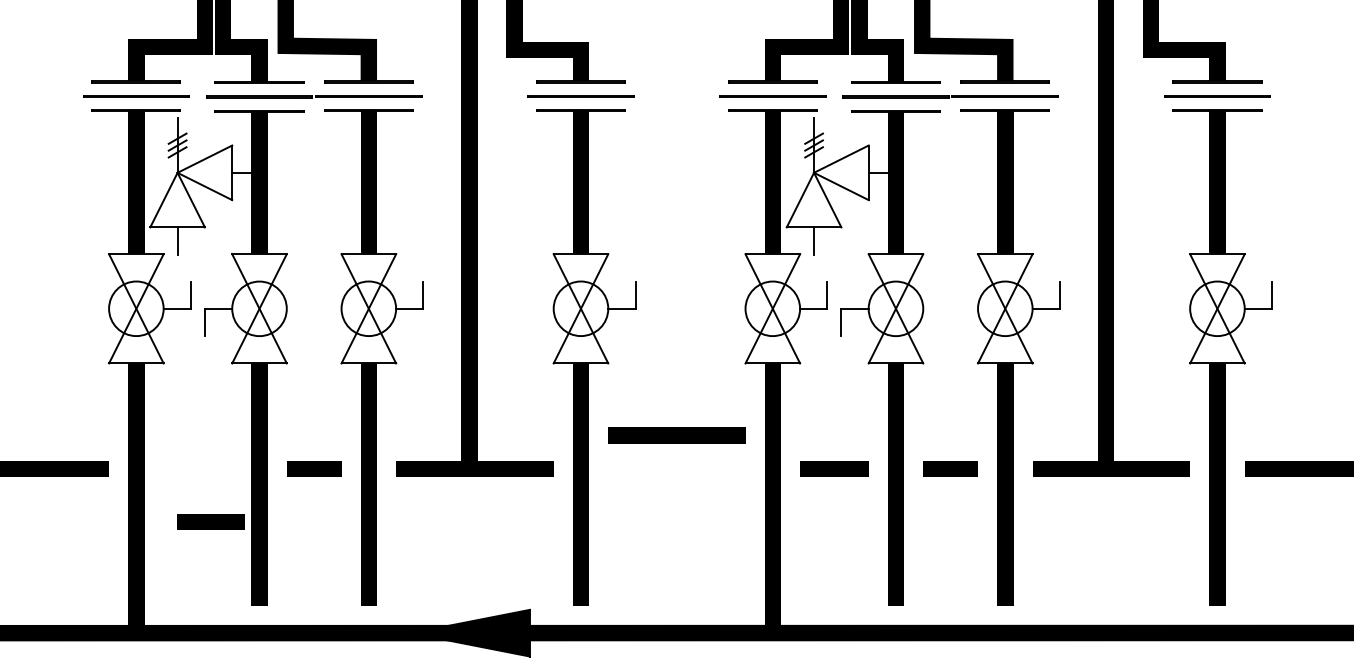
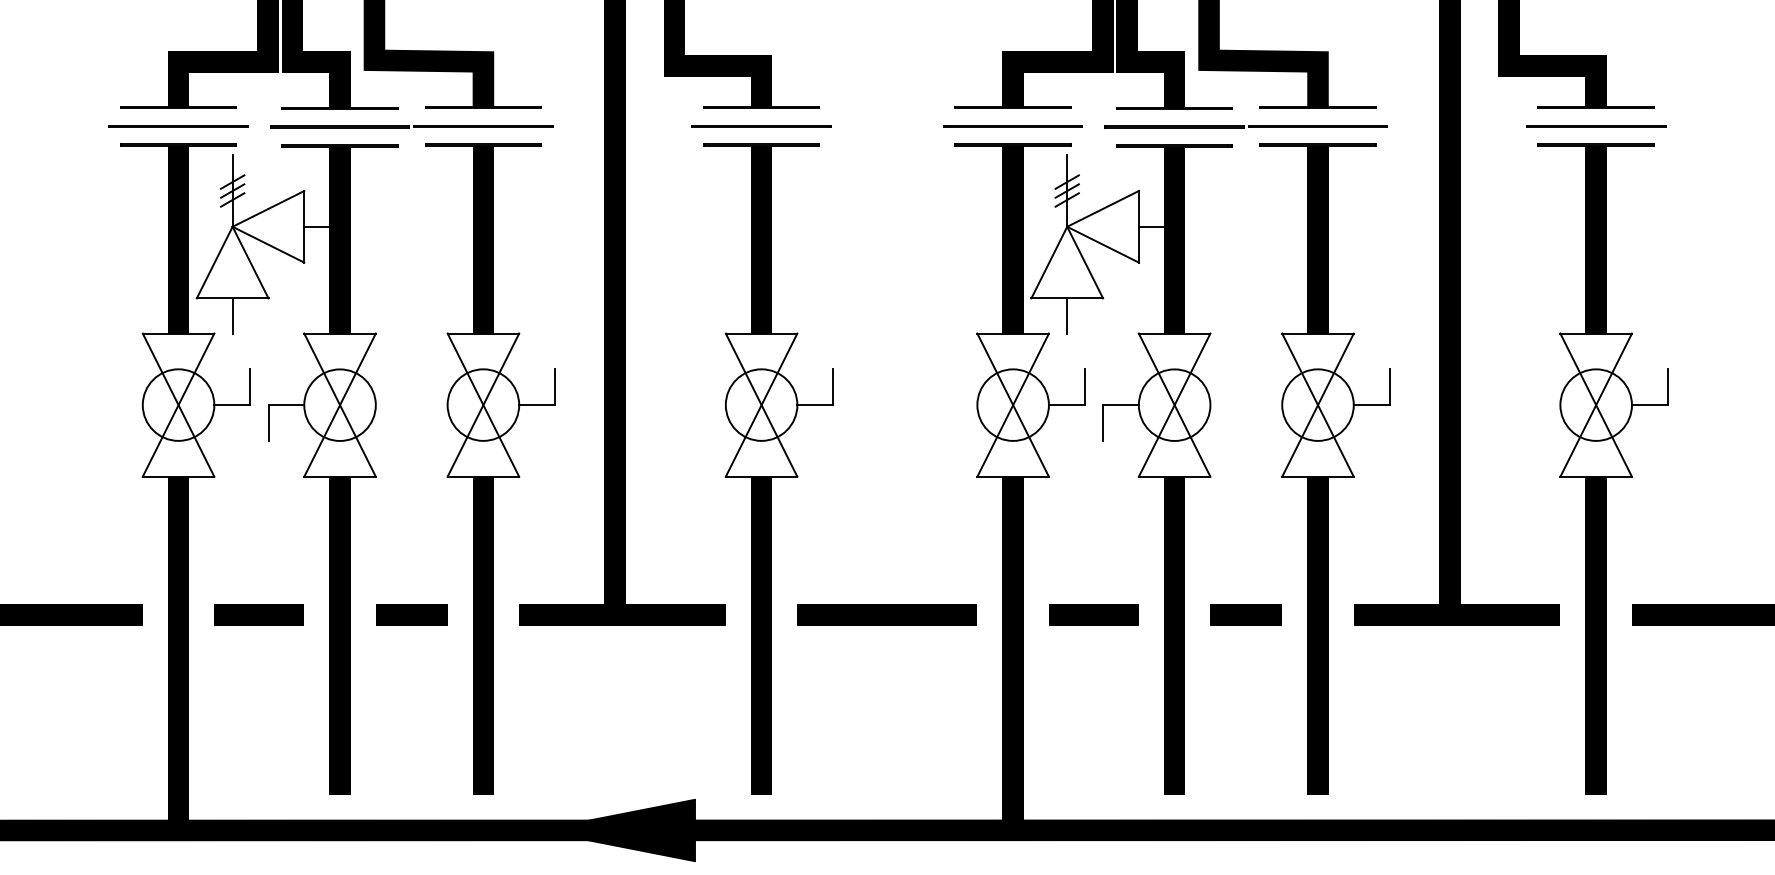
line: (676, 434) -> (886, 614), moved
line: (210, 521) -> (258, 614), moved

